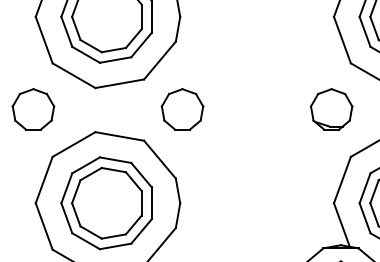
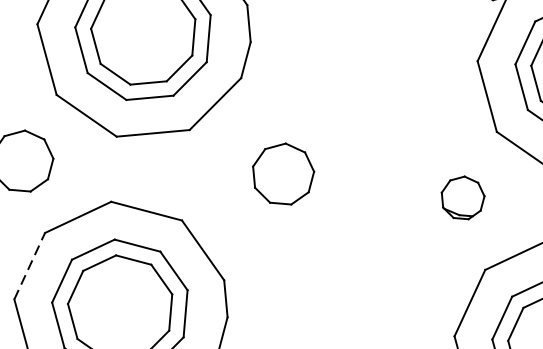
part: (182, 109) -> (283, 173), moved
part: (331, 109) -> (462, 197), size x0.7
line: (44, 180) -> (30, 266), solid -> dashed

